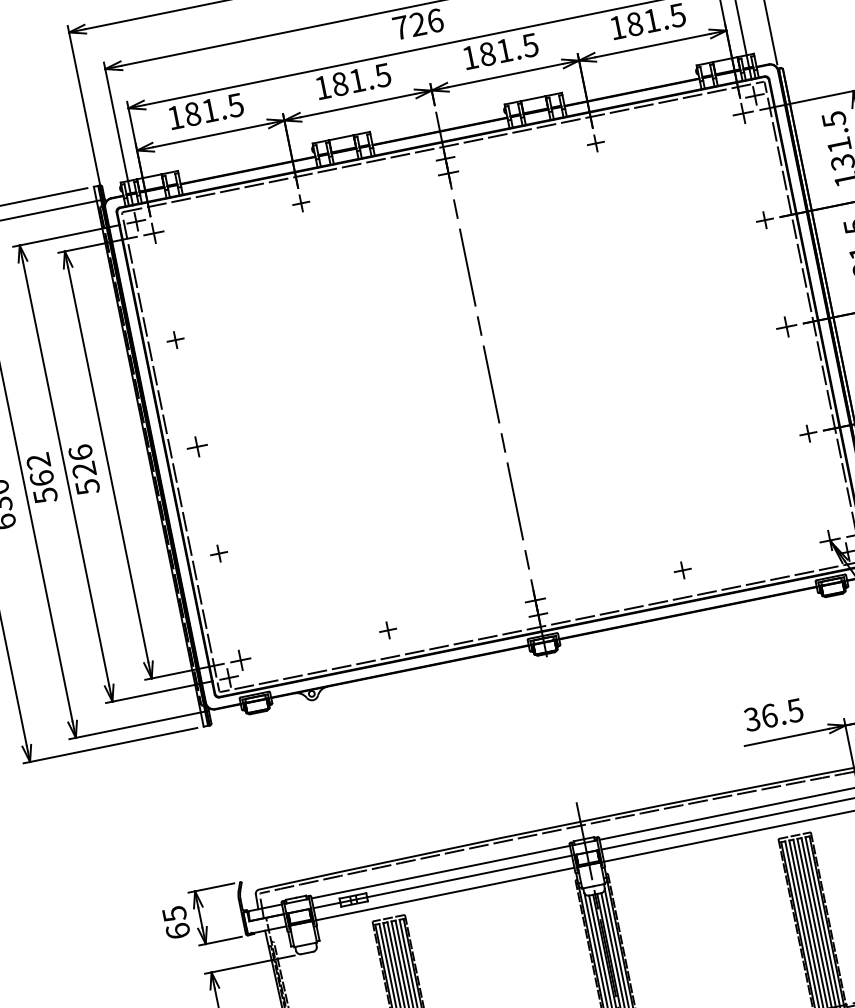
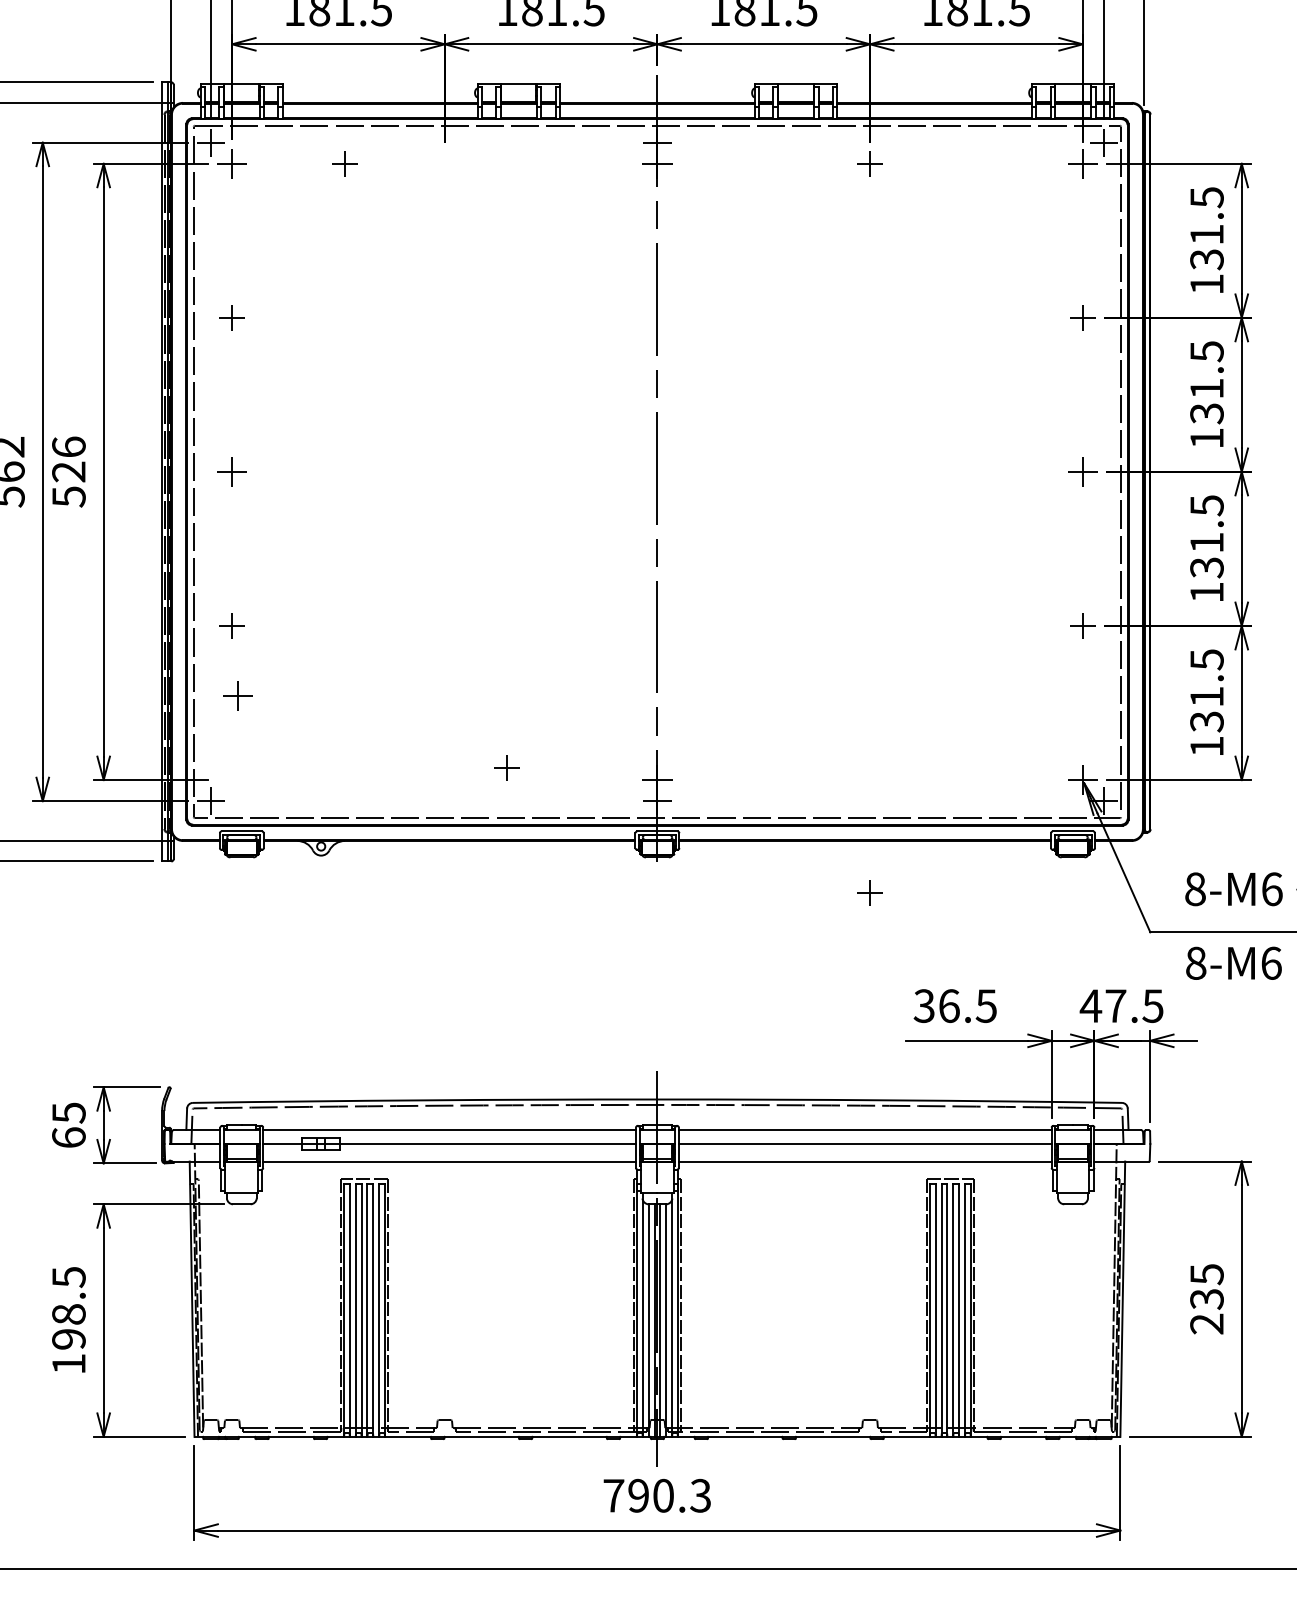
part: (300, 203) -> (344, 163), moved
part: (682, 570) -> (869, 892), moved
part: (387, 630) -> (506, 767), moved
part: (240, 660) -> (237, 695), moved

